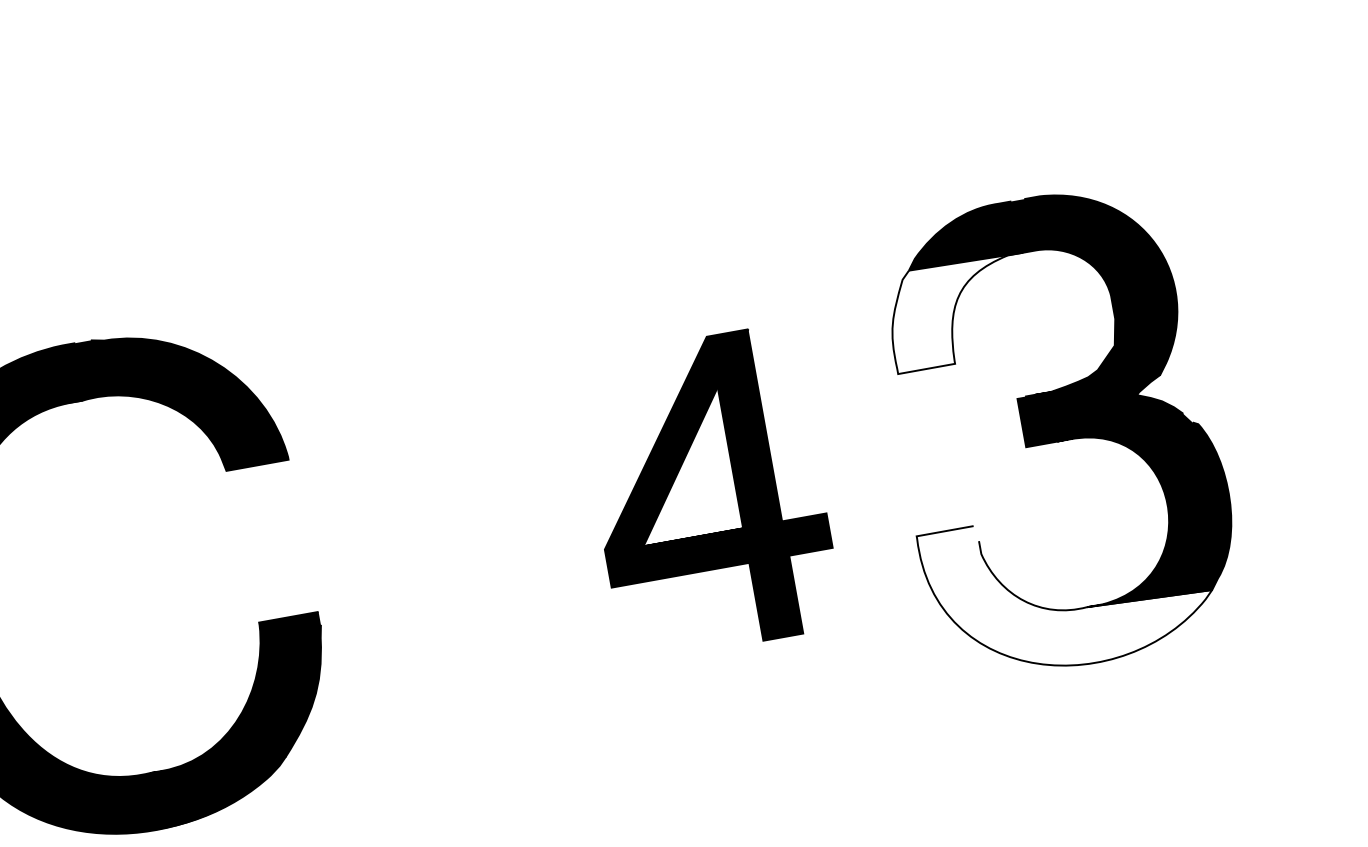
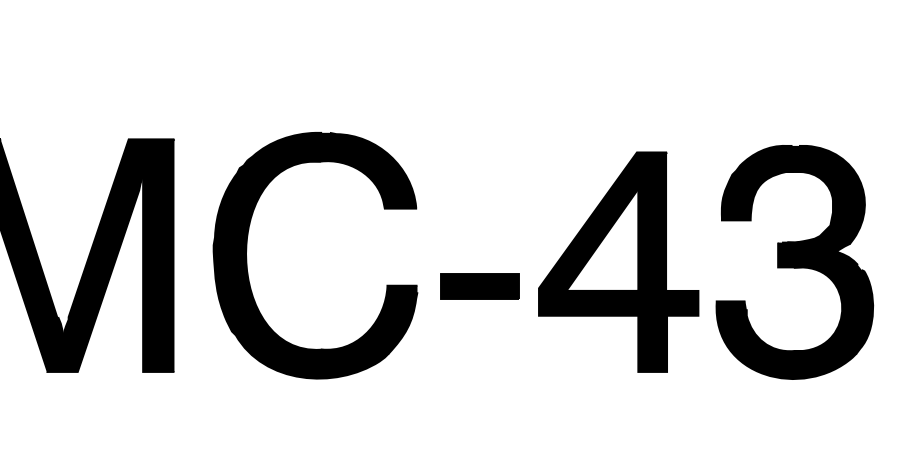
fill: (959, 312) -> (757, 195), added
part: (708, 492) -> (618, 261), size x1.43
fill: (1068, 586) -> (786, 339), added
part: (441, 591) -> (479, 286), added

